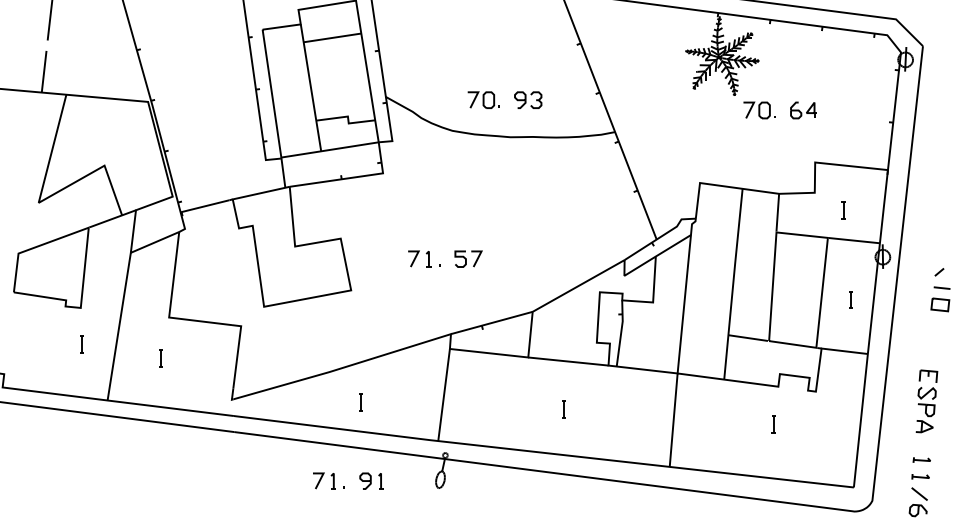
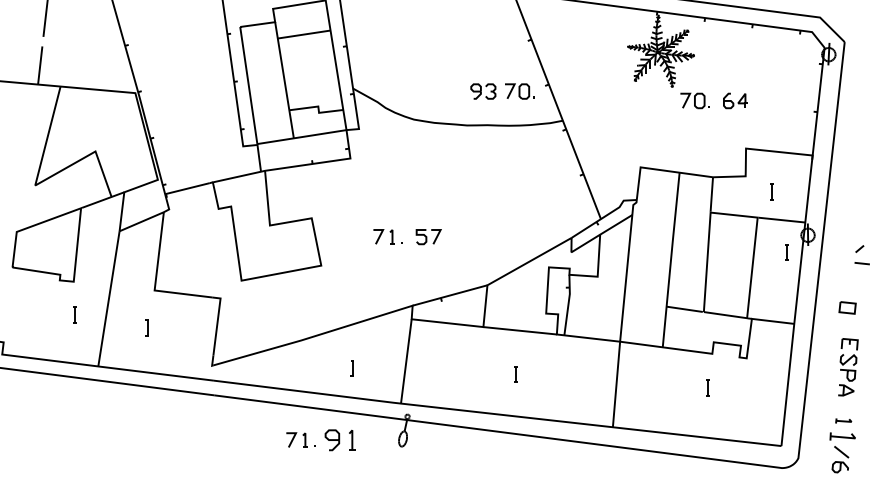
part: (483, 100) -> (519, 91), moved
line: (850, 300) -> (786, 252), moved
part: (940, 304) -> (847, 307), moved
part: (360, 402) -> (351, 368), moved
part: (920, 475) -> (842, 435), size x1.6
part: (371, 481) -> (339, 440), size x1.4

